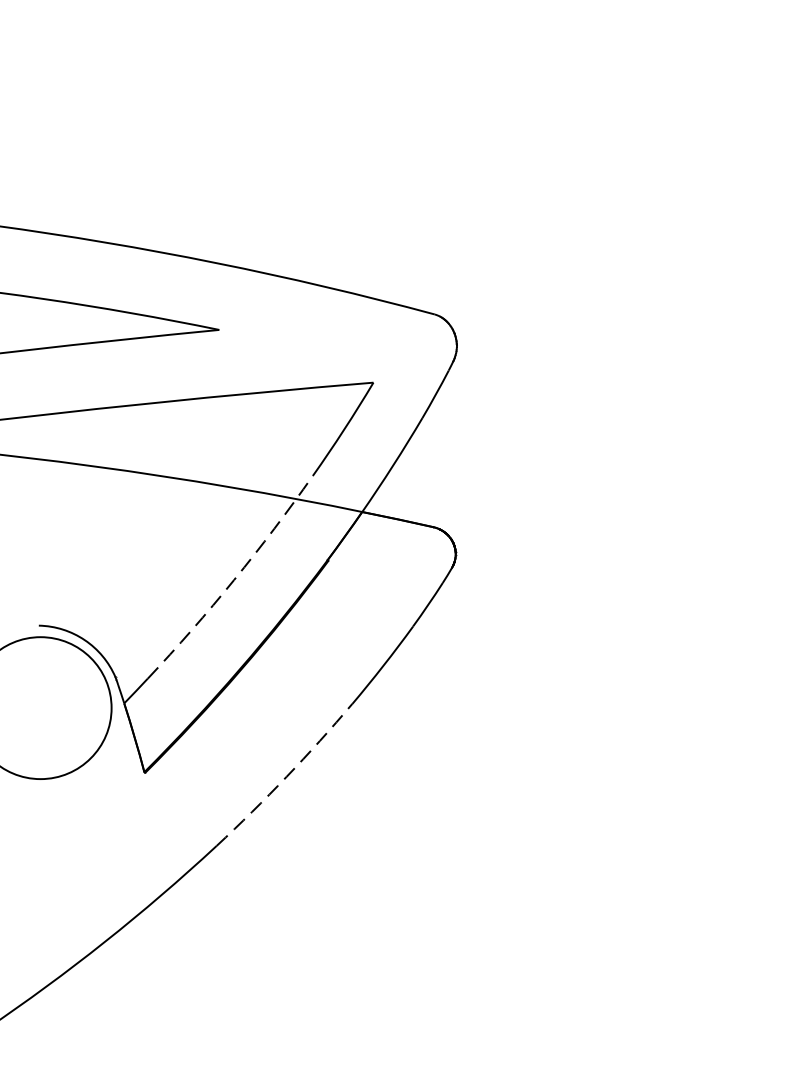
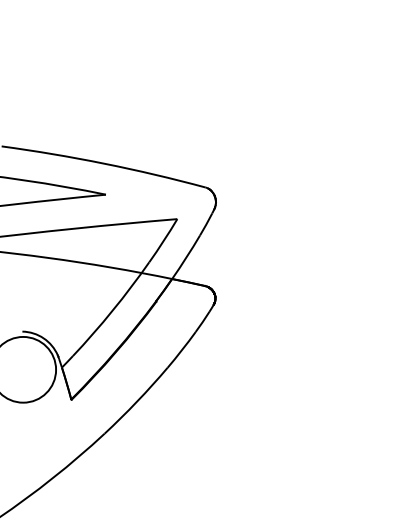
arc: (233, 580) -> (112, 310), dashed -> solid
arc: (287, 776) -> (137, 401), dashed -> solid

